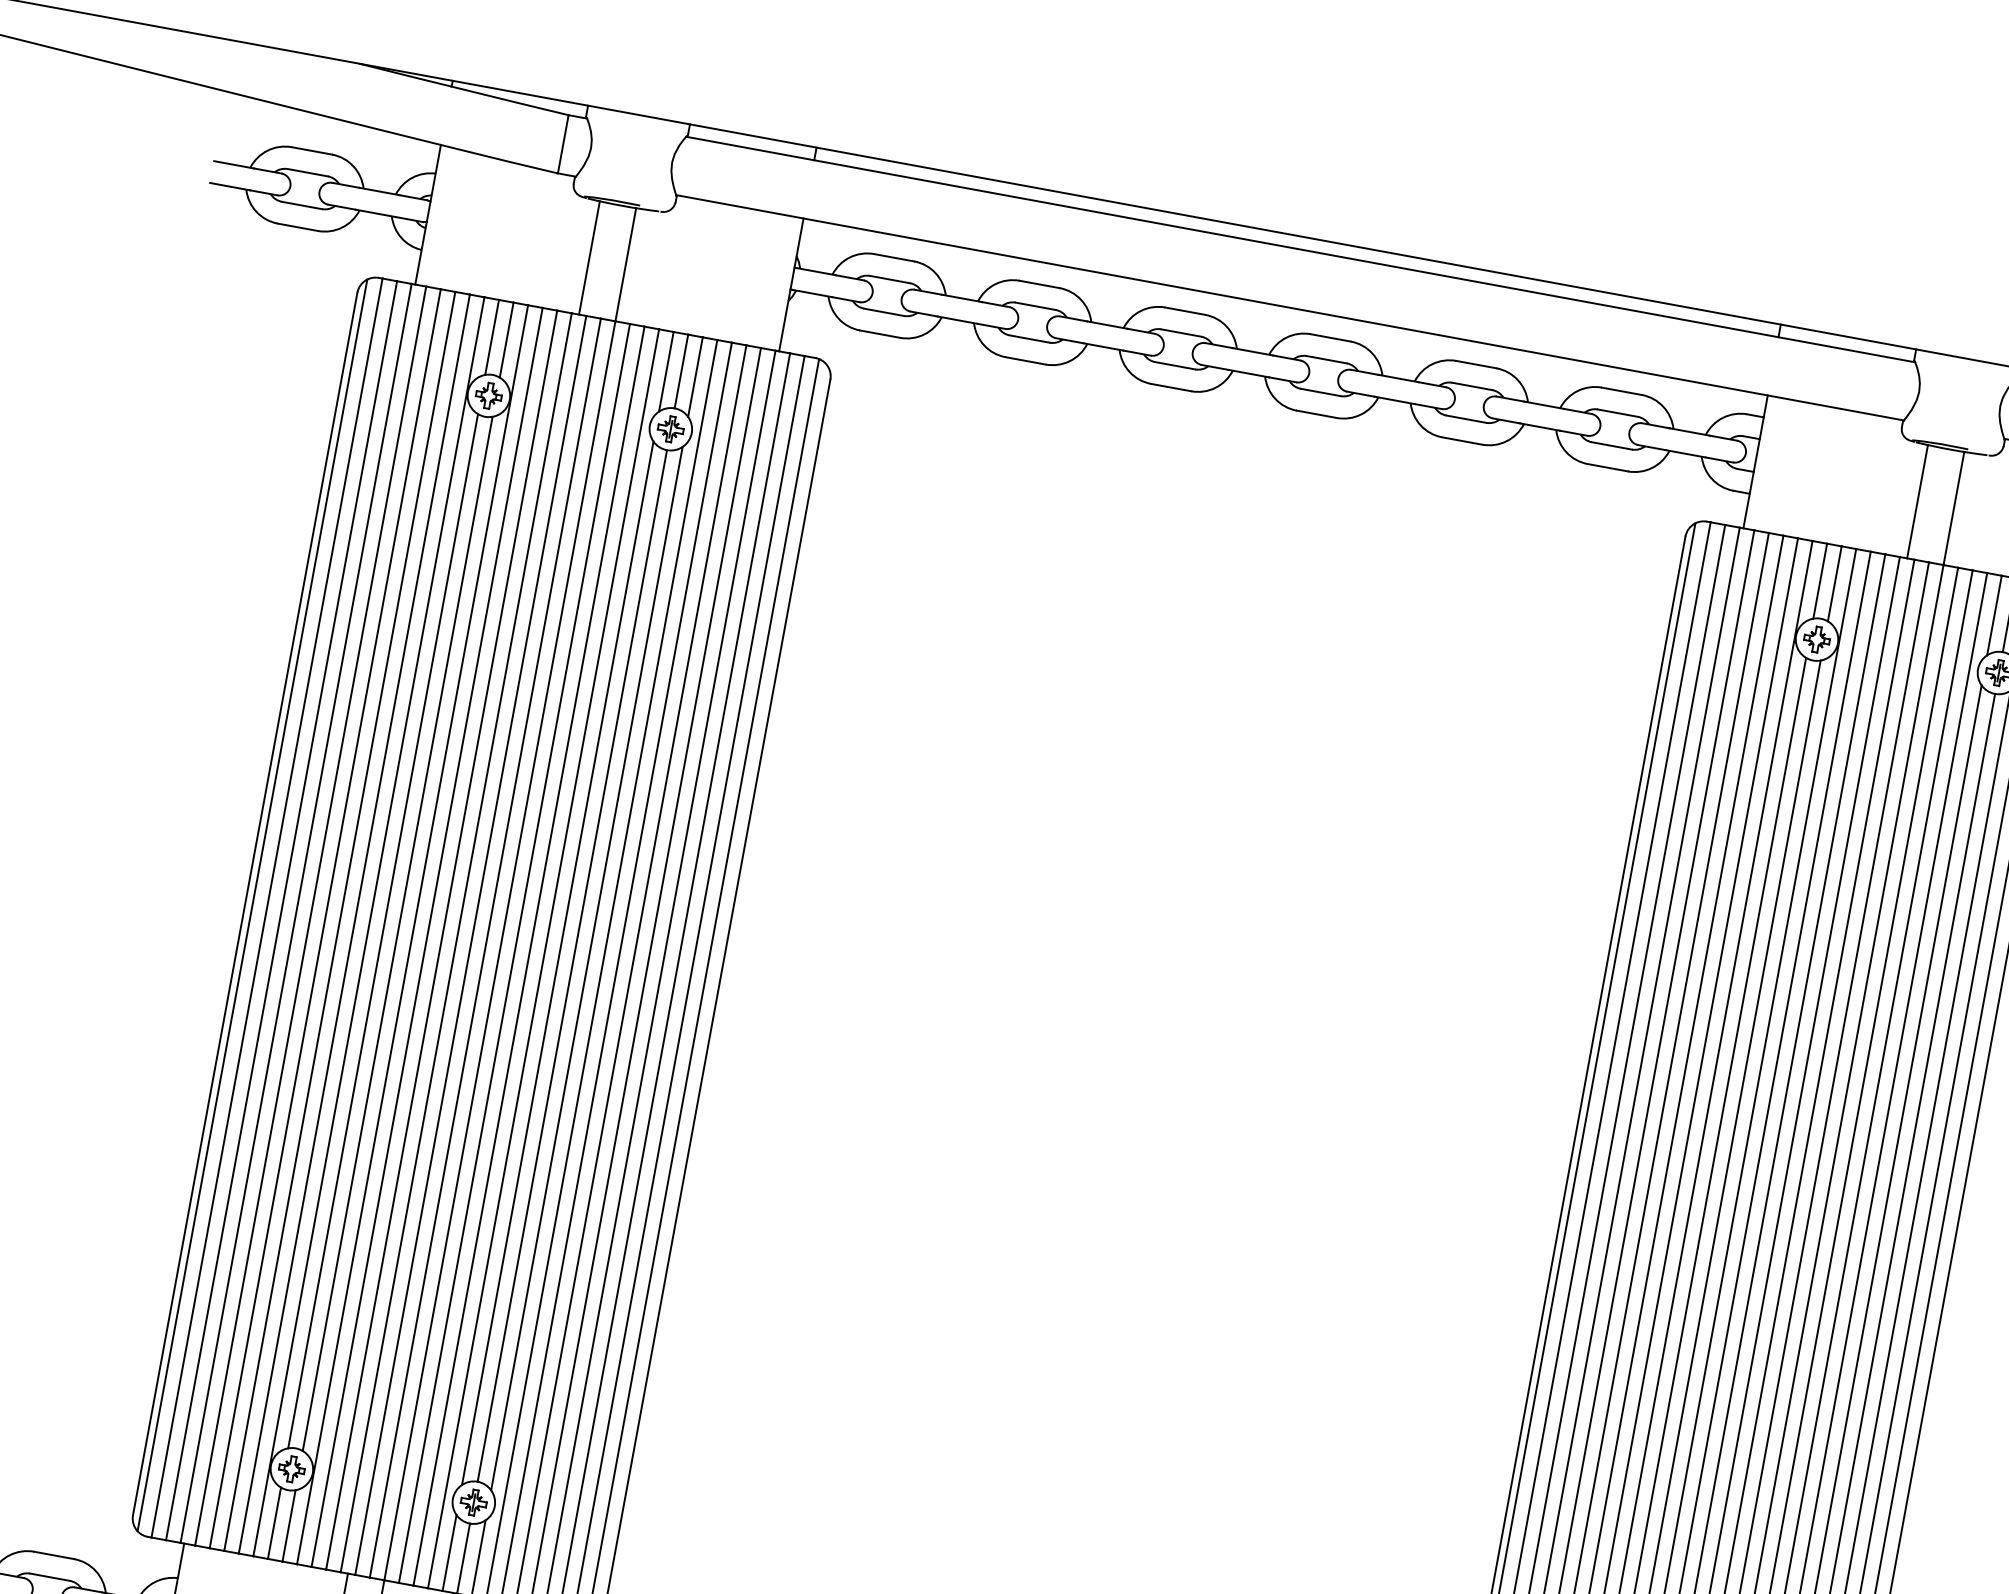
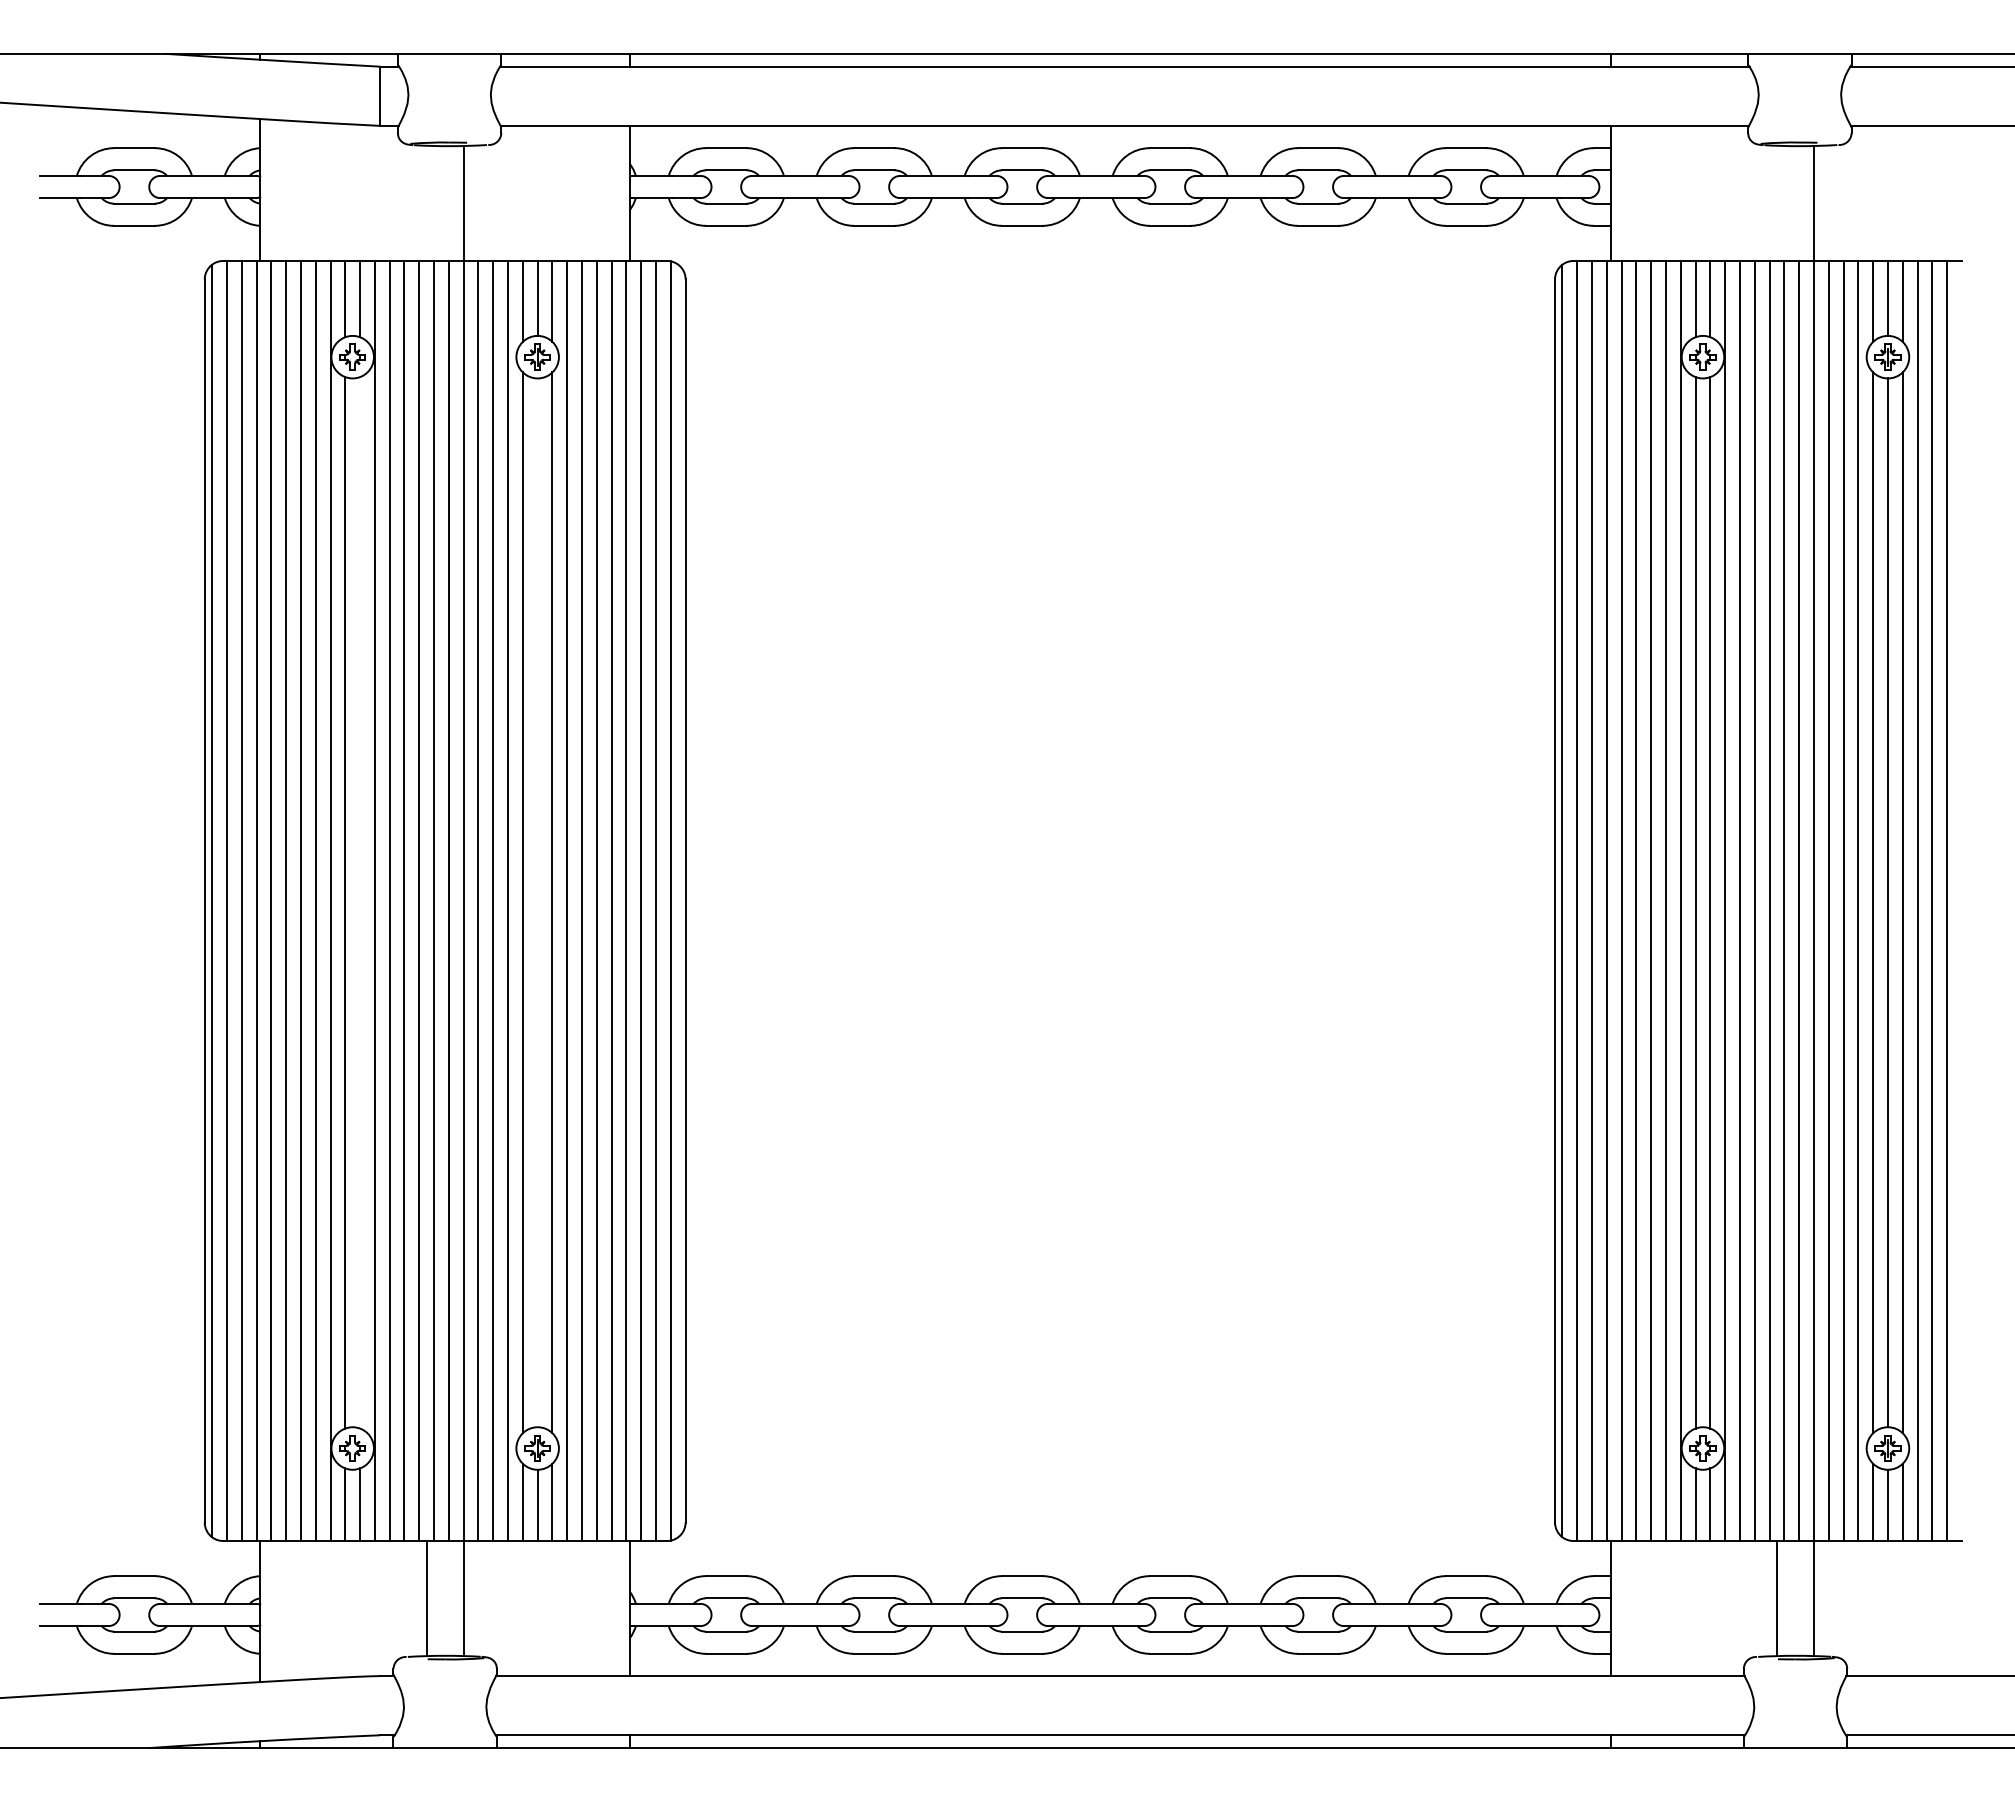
line: (589, 258) -> (426, 203), removed
line: (1917, 501) -> (1776, 203), removed
line: (398, 933) -> (360, 902), removed
line: (572, 965) -> (537, 902), removed

